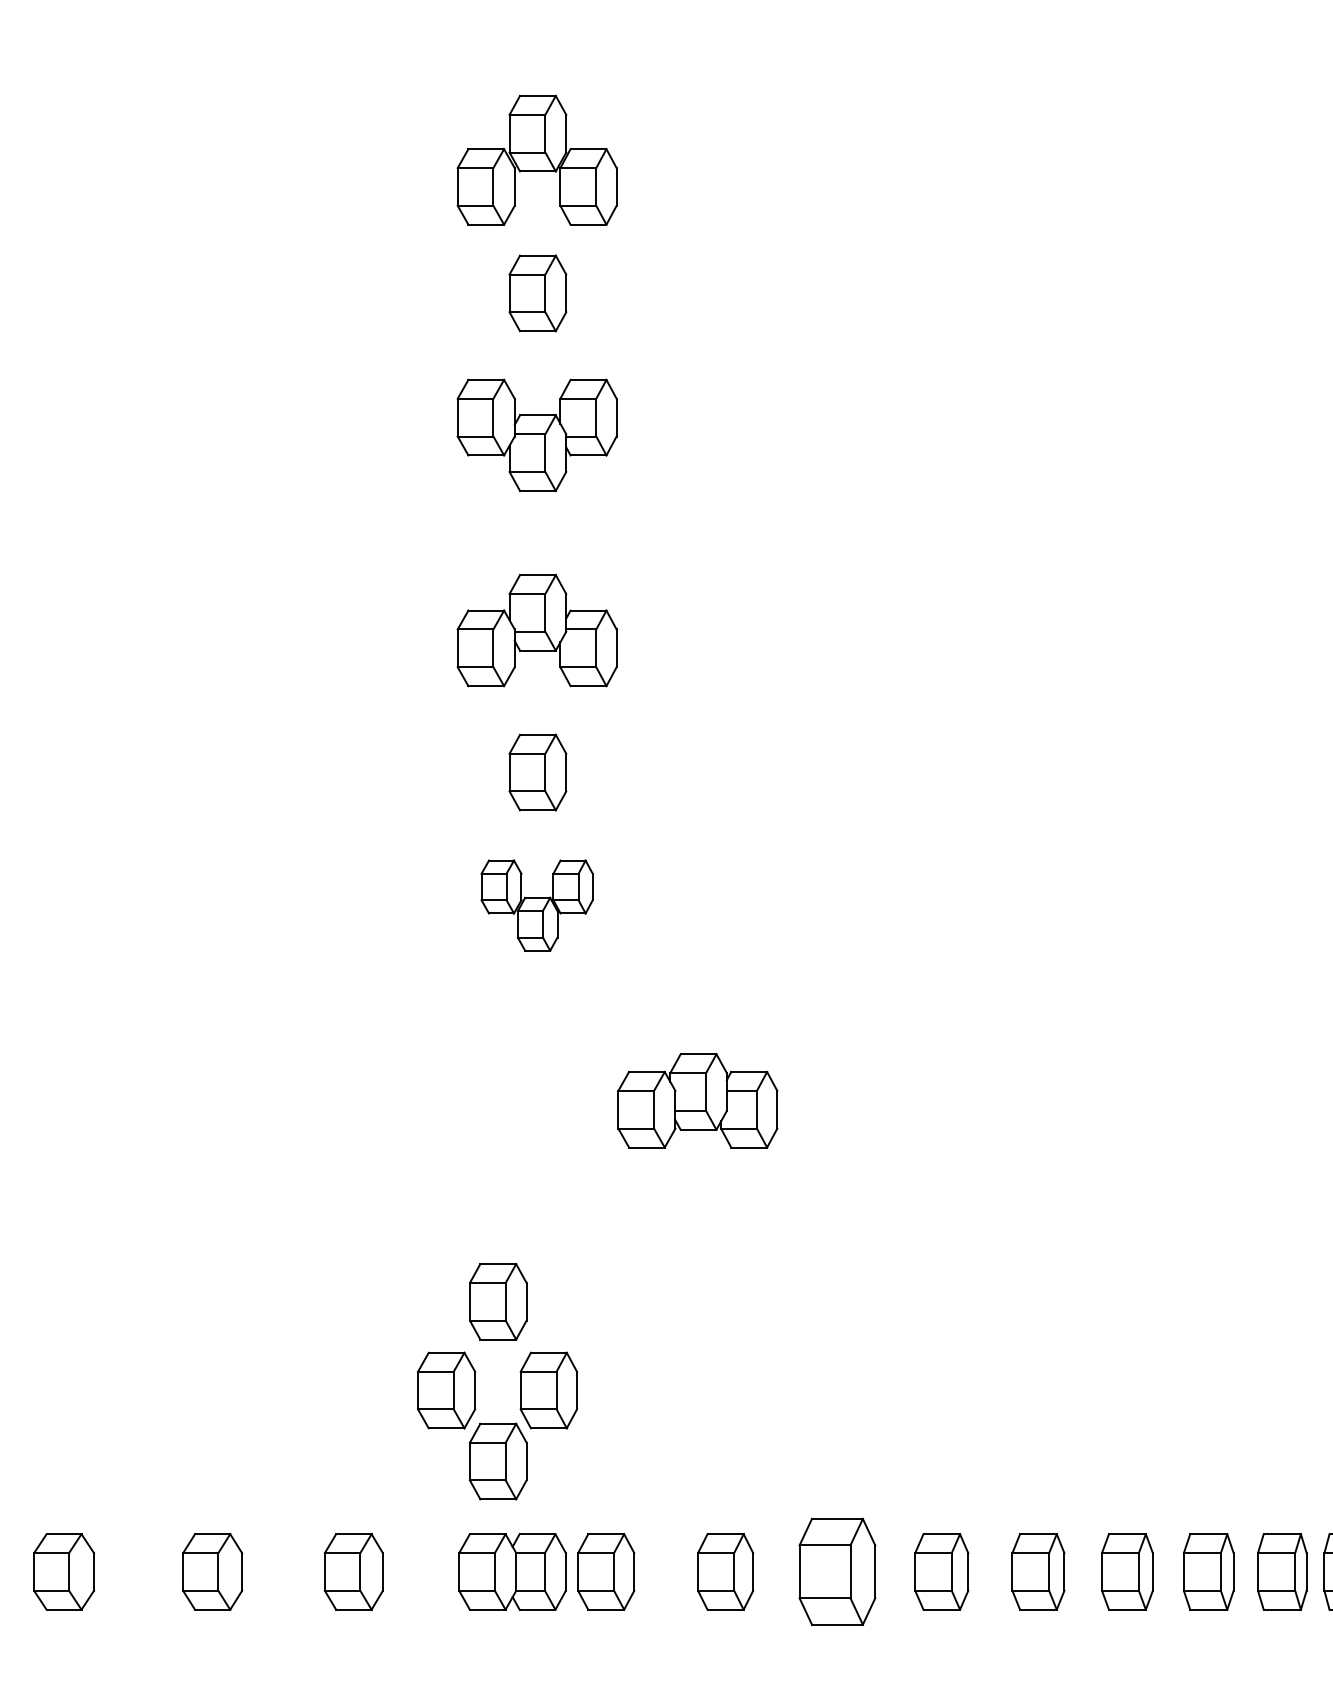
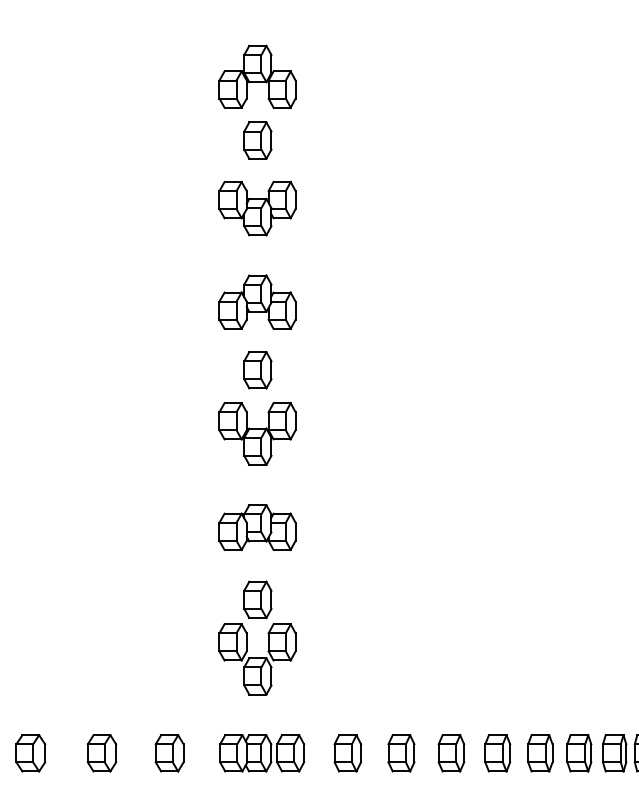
part: (537, 904) -> (257, 433), size x1.43
part: (697, 1100) -> (257, 527), moved
part: (476, 1380) -> (247, 637), moved
part: (837, 1572) -> (401, 753), size x0.71

